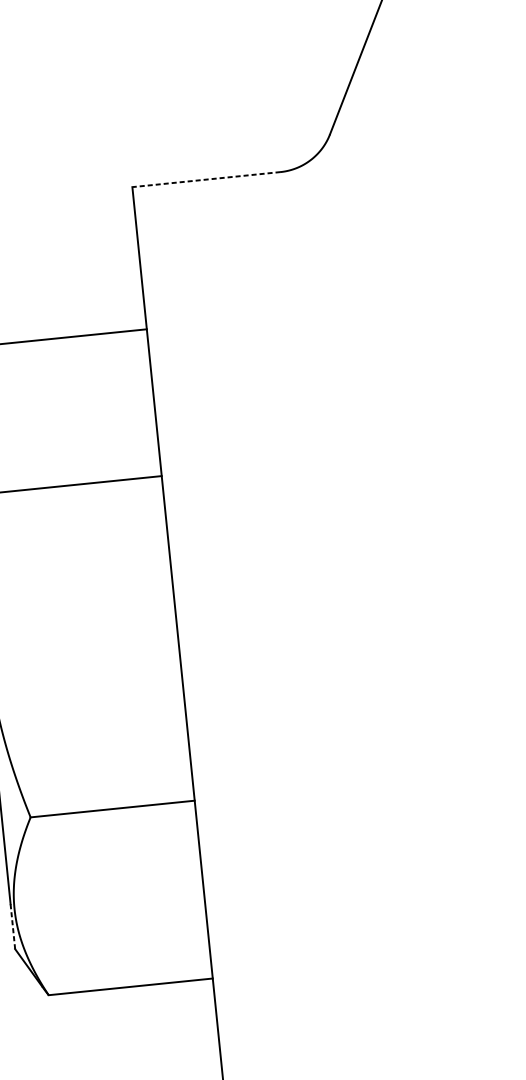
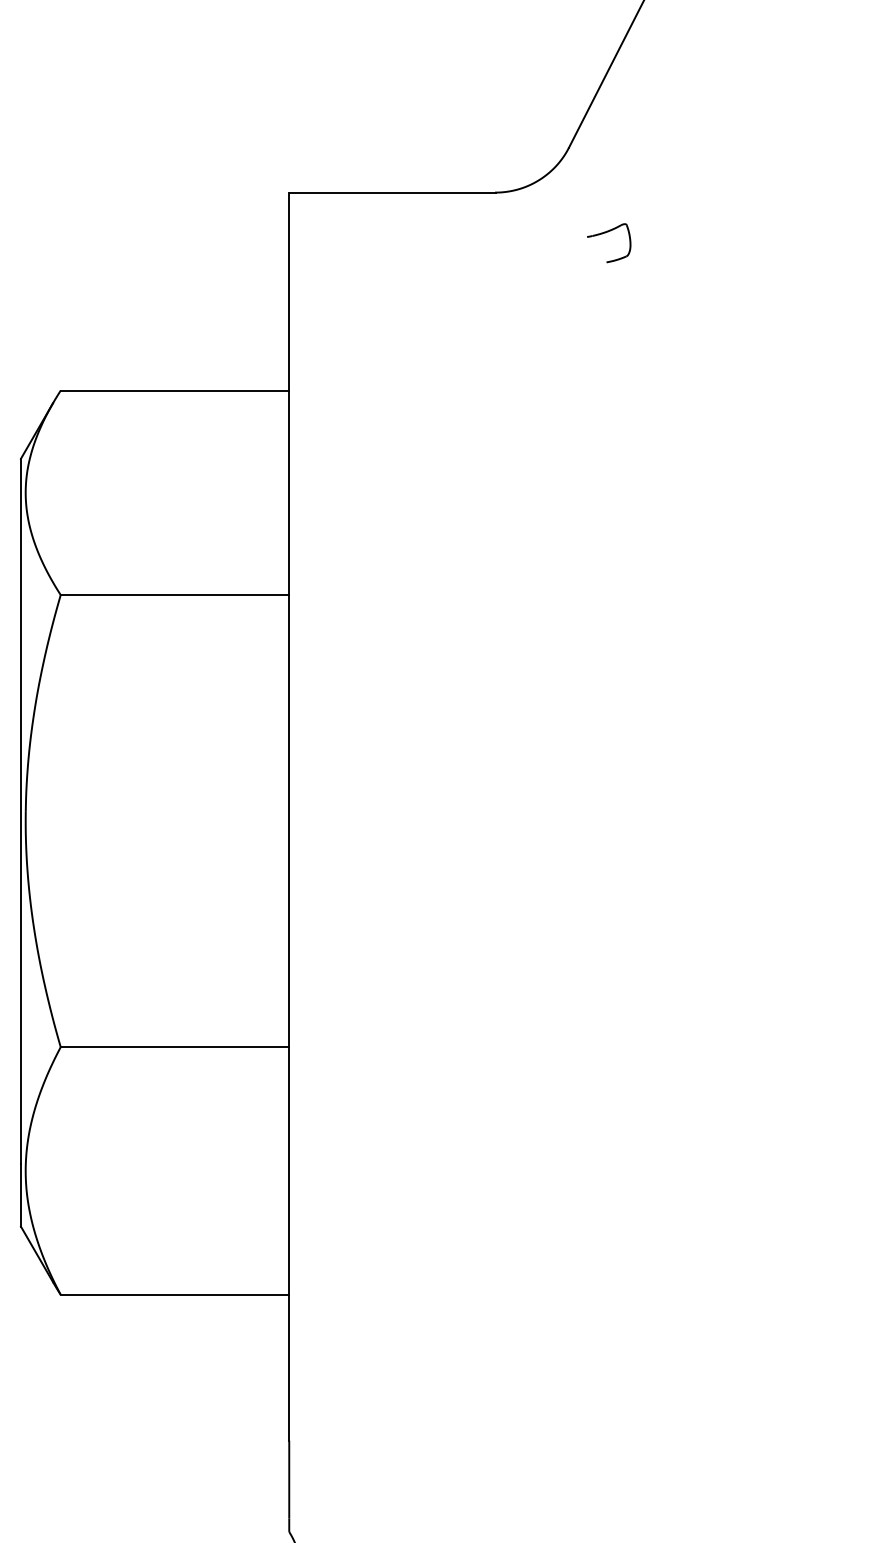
line: (206, 179) -> (392, 192), dashed -> solid
part: (362, 193) -> (605, 233), added
line: (12, 926) -> (20, 1195), dashed -> solid

